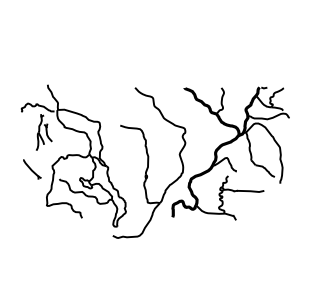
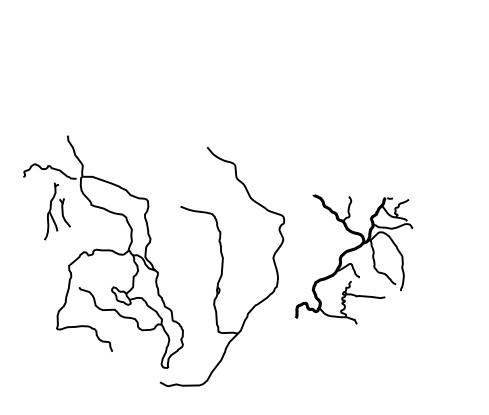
part: (230, 153) -> (354, 259), size x0.6
part: (32, 169) -> (36, 269), removed

